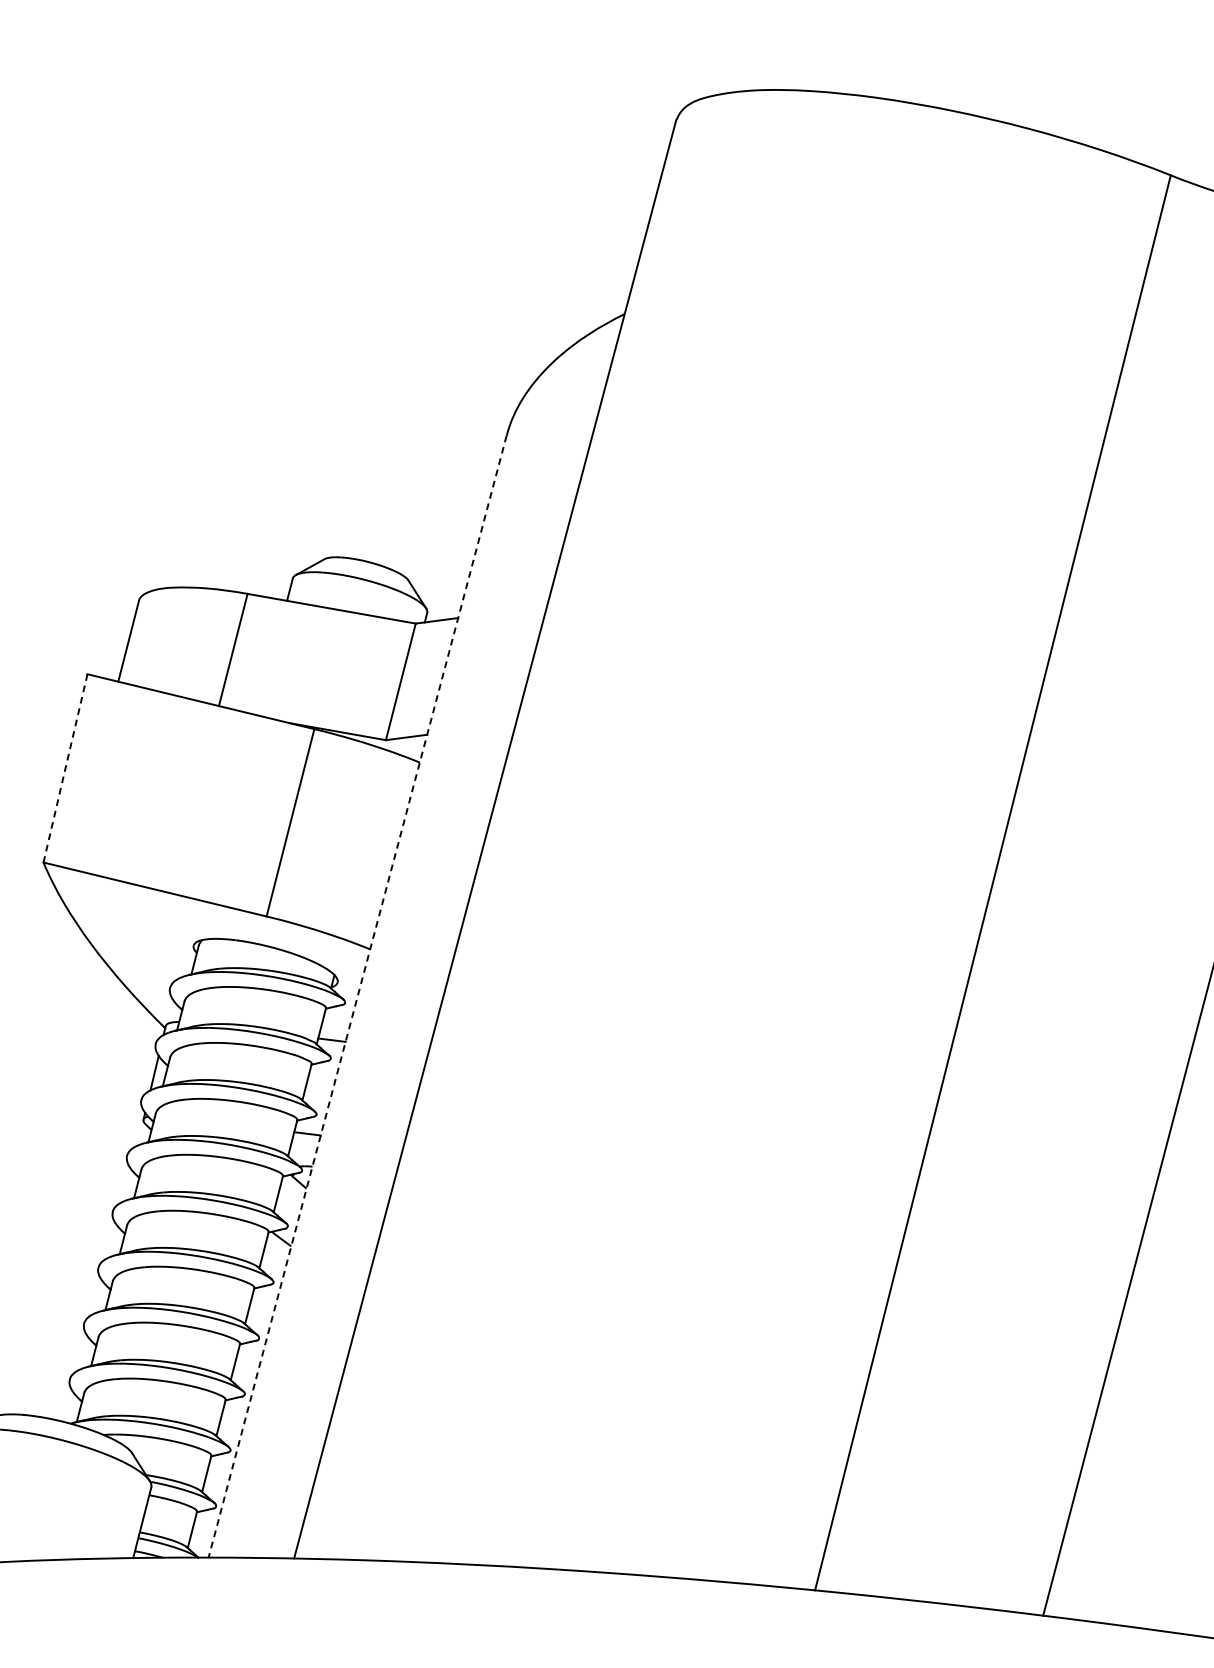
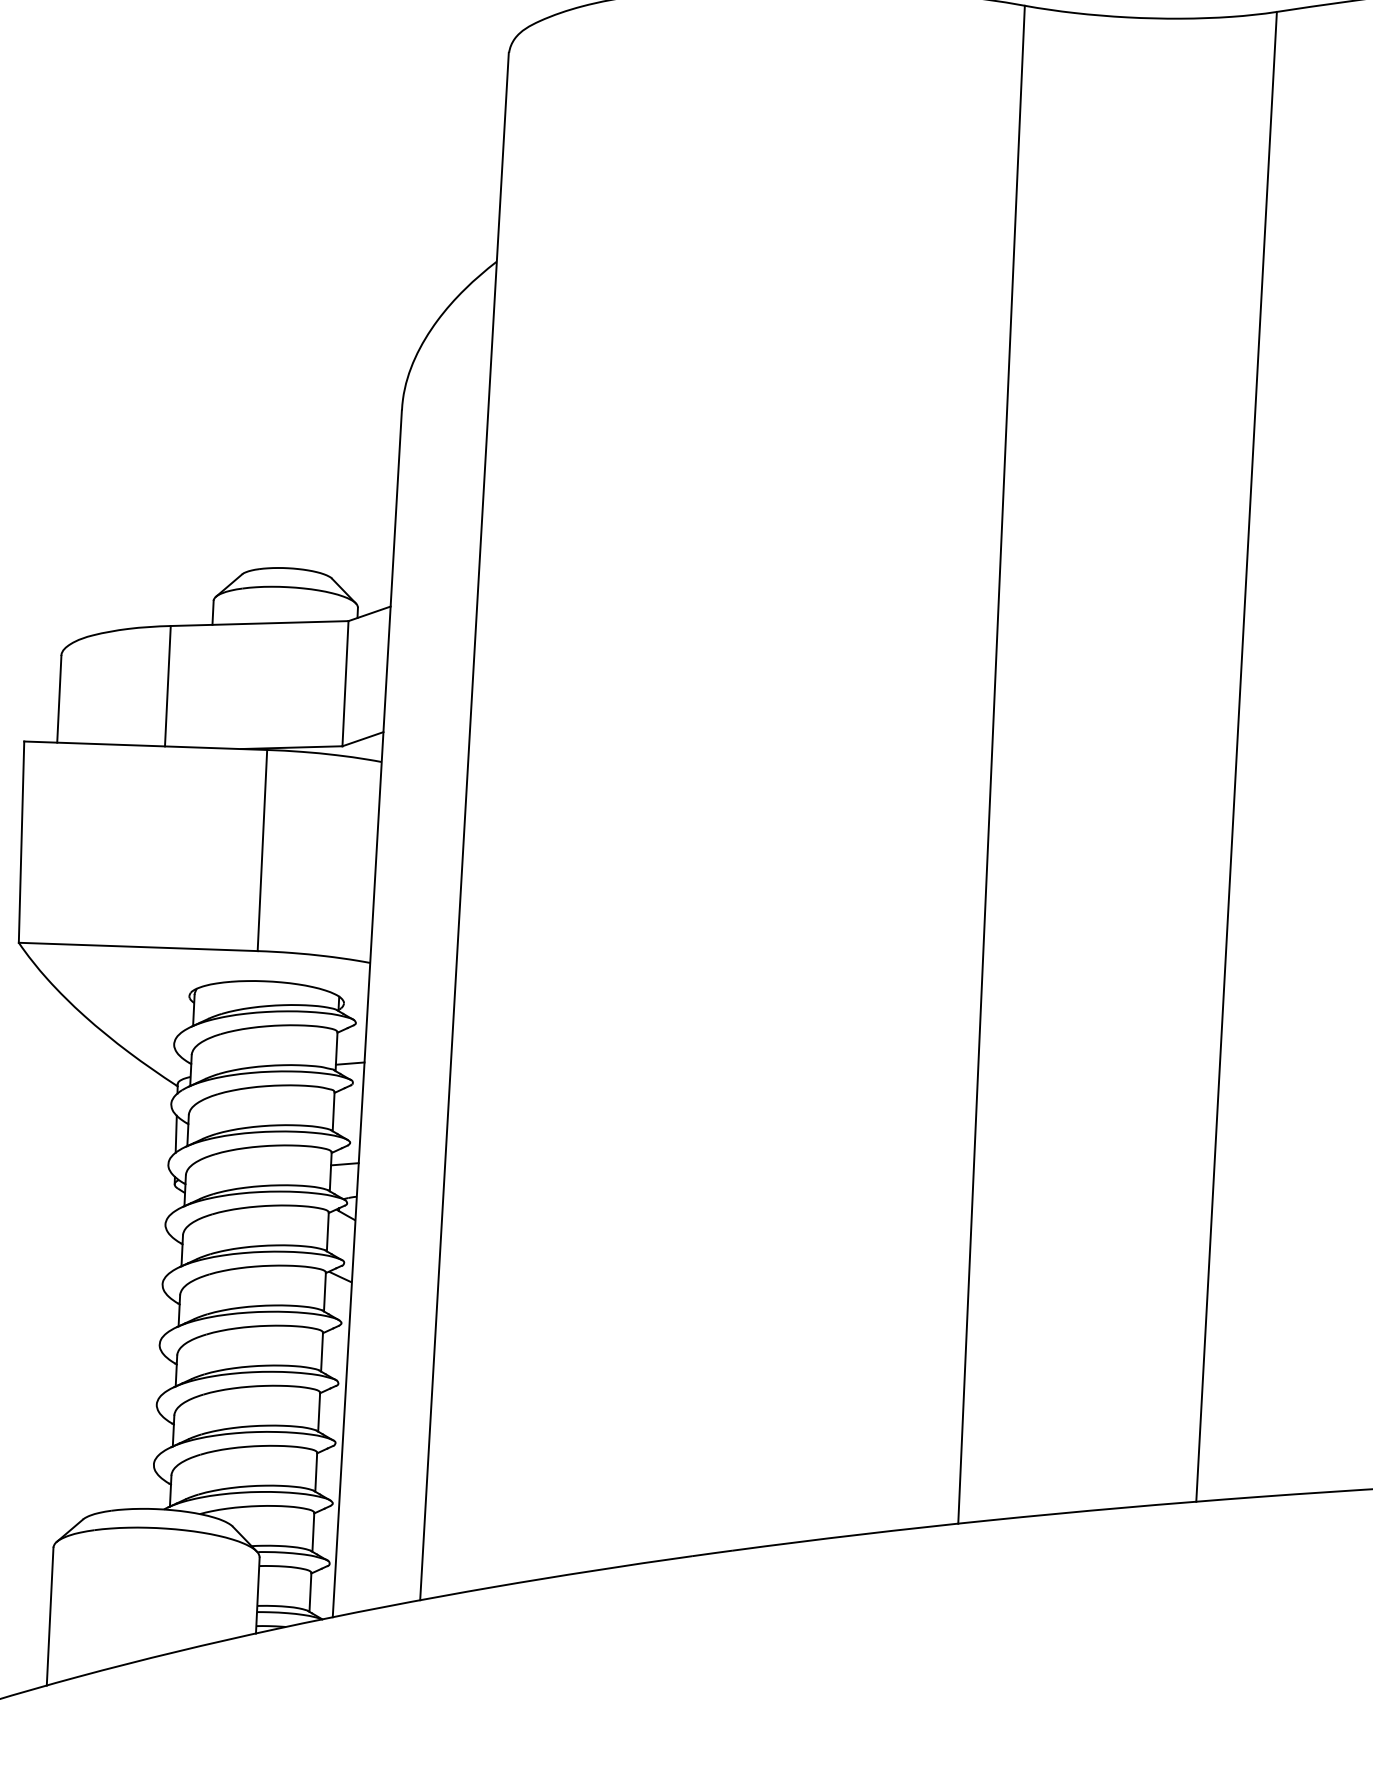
line: (65, 768) -> (21, 842), dashed -> solid
line: (357, 997) -> (367, 1014), dashed -> solid

